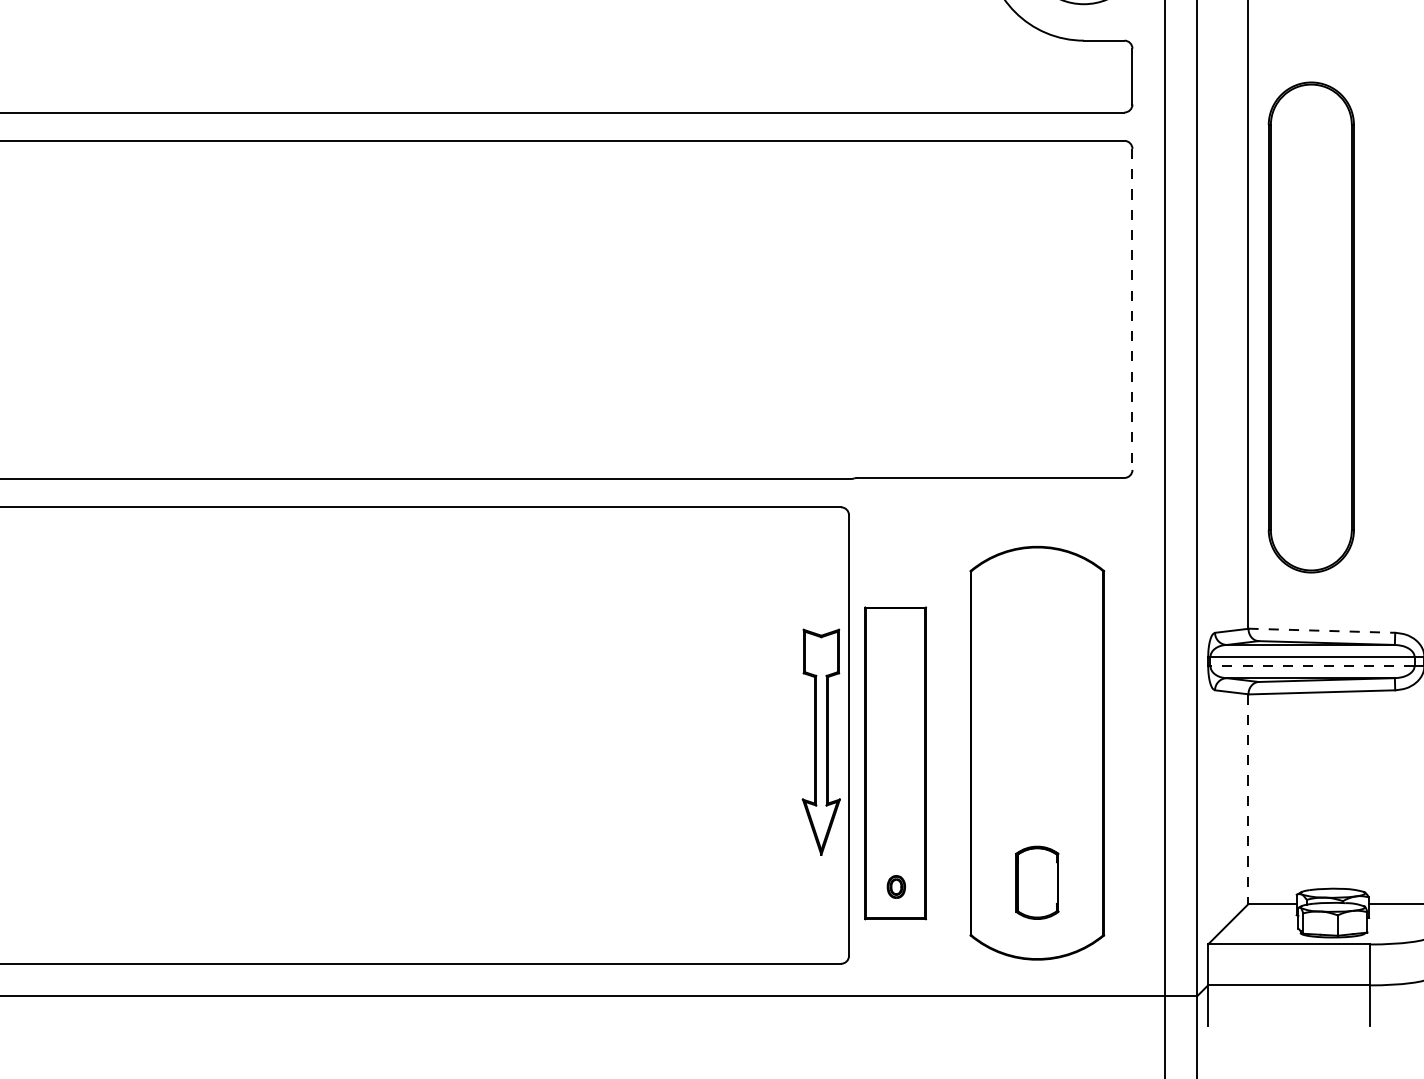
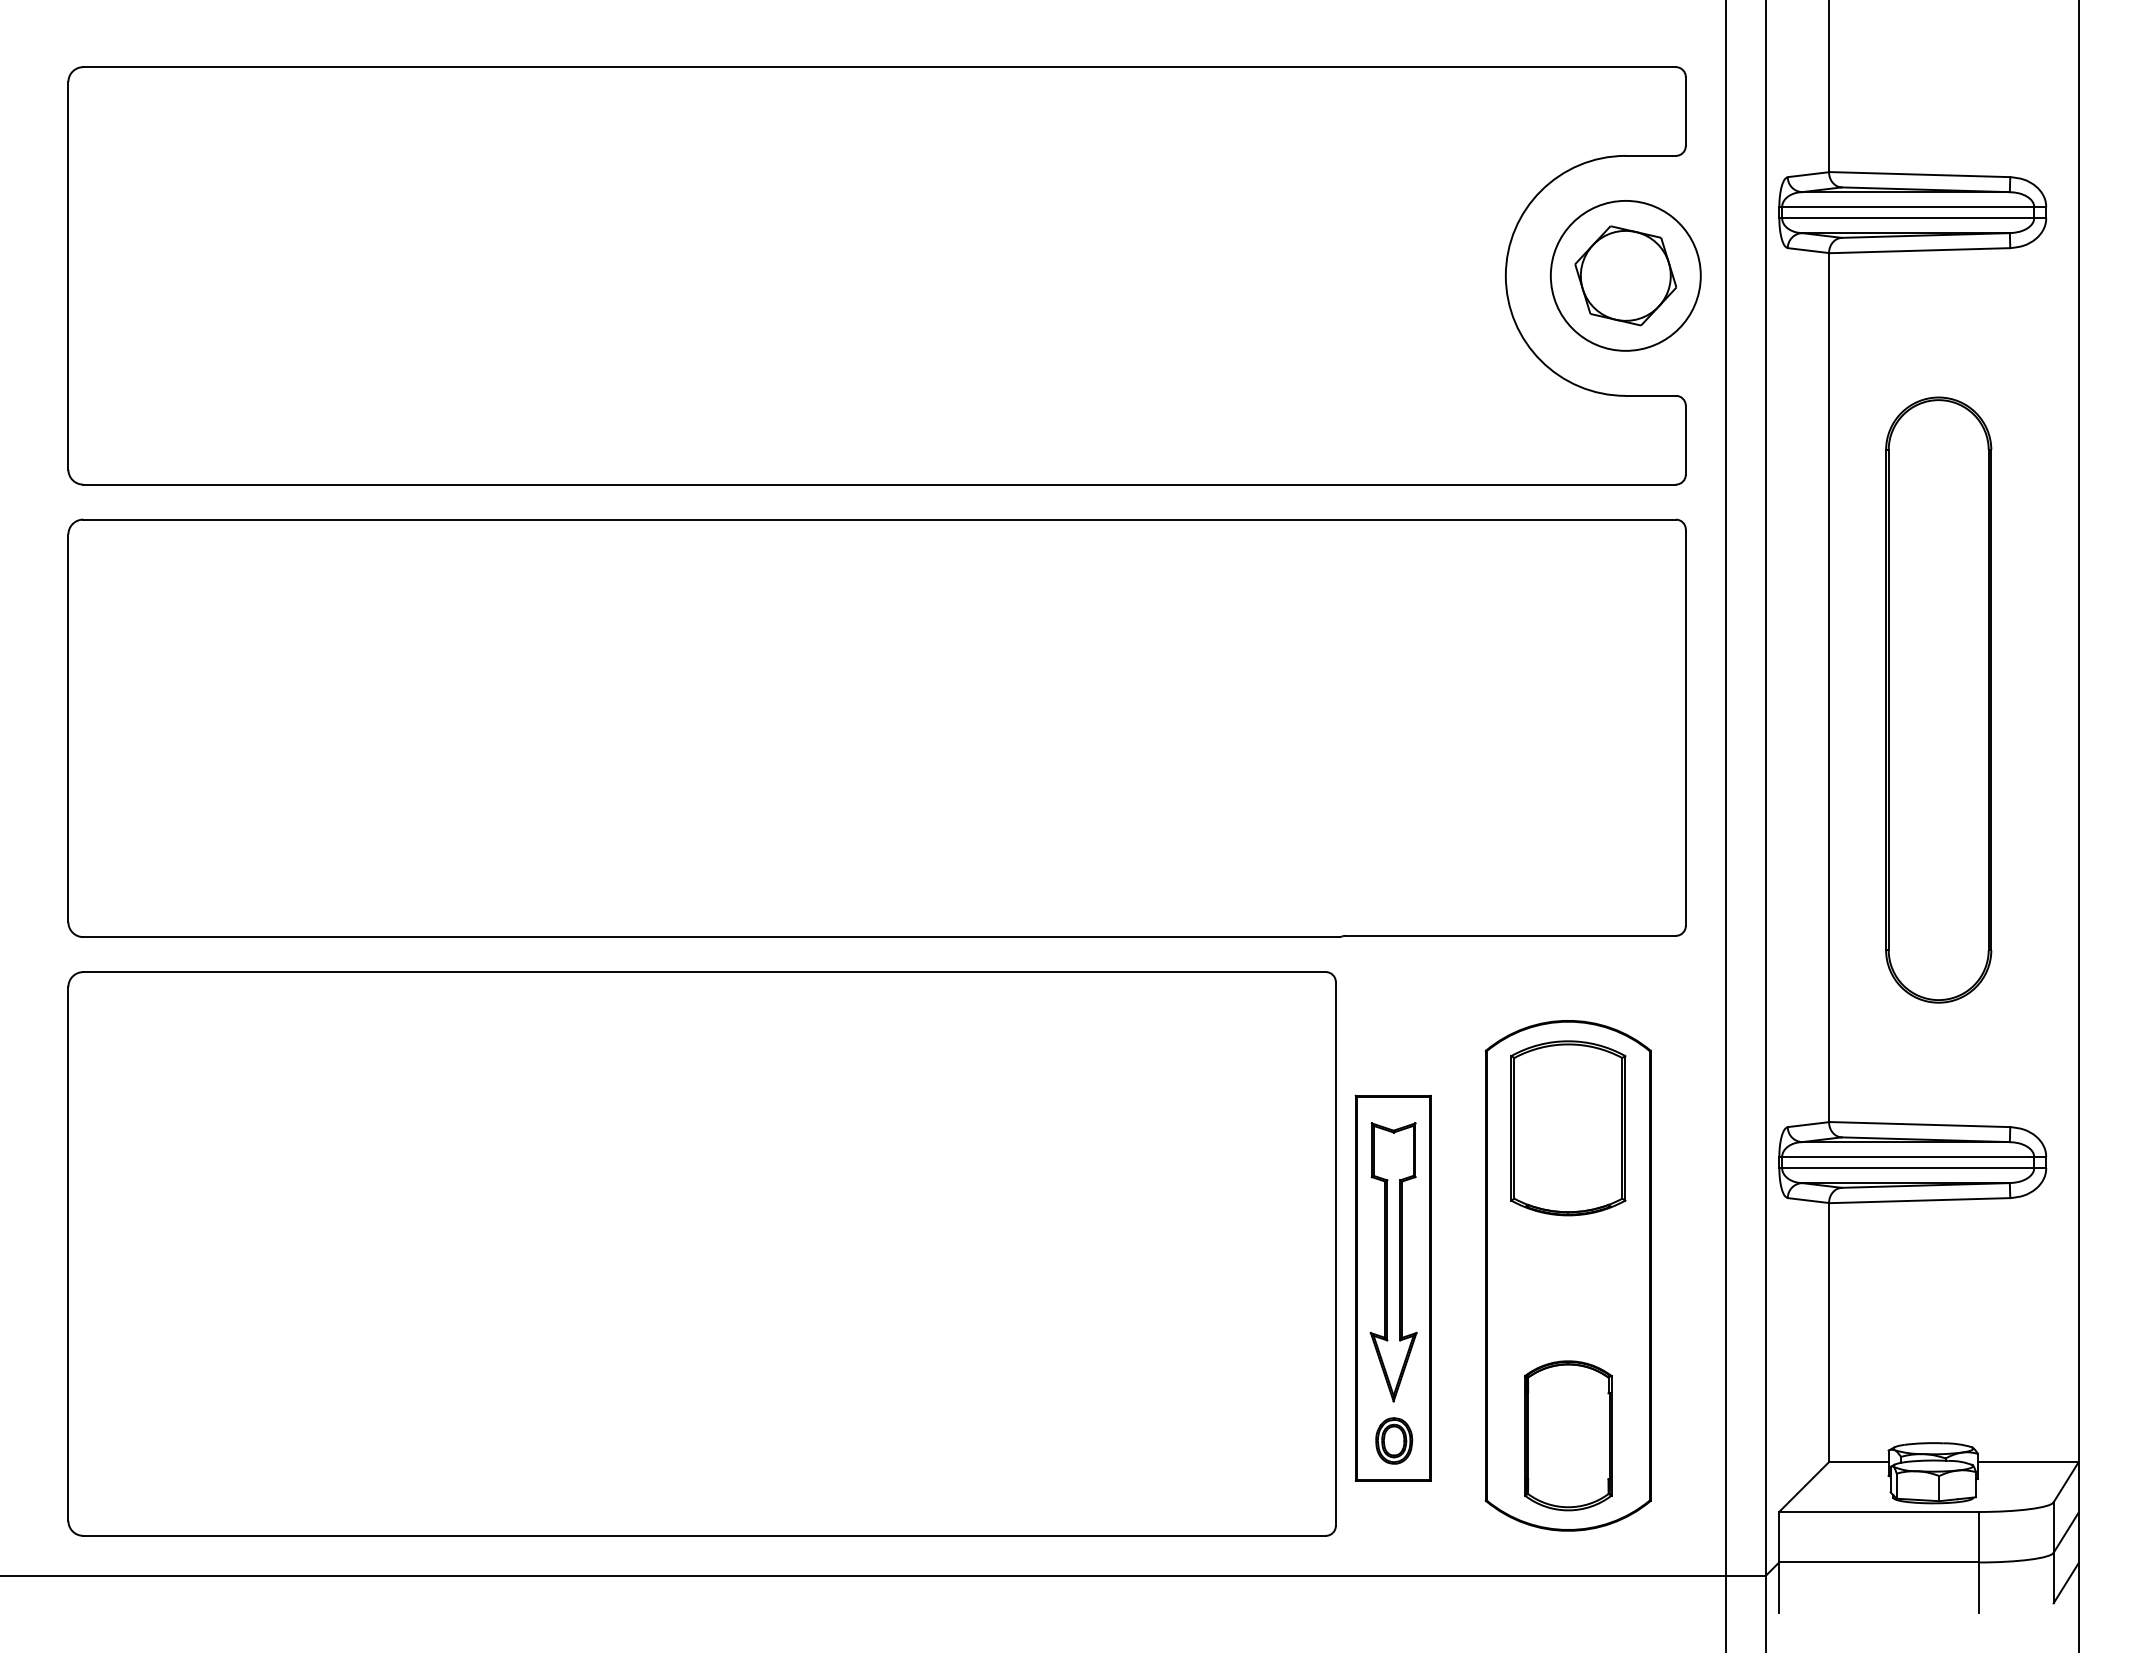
line: (1132, 310) -> (1685, 728), dashed -> solid
part: (1311, 327) -> (1938, 699), moved
line: (1321, 630) -> (1919, 1124), dashed -> solid
part: (1037, 633) -> (1568, 1128), added
line: (1311, 666) -> (1907, 1168), dashed -> solid
part: (821, 742) -> (1393, 1262), moved
line: (1248, 799) -> (1829, 1333), dashed -> solid
part: (1037, 882) -> (1568, 1435), size x1.67
part: (896, 886) -> (1394, 1440), size x1.67

